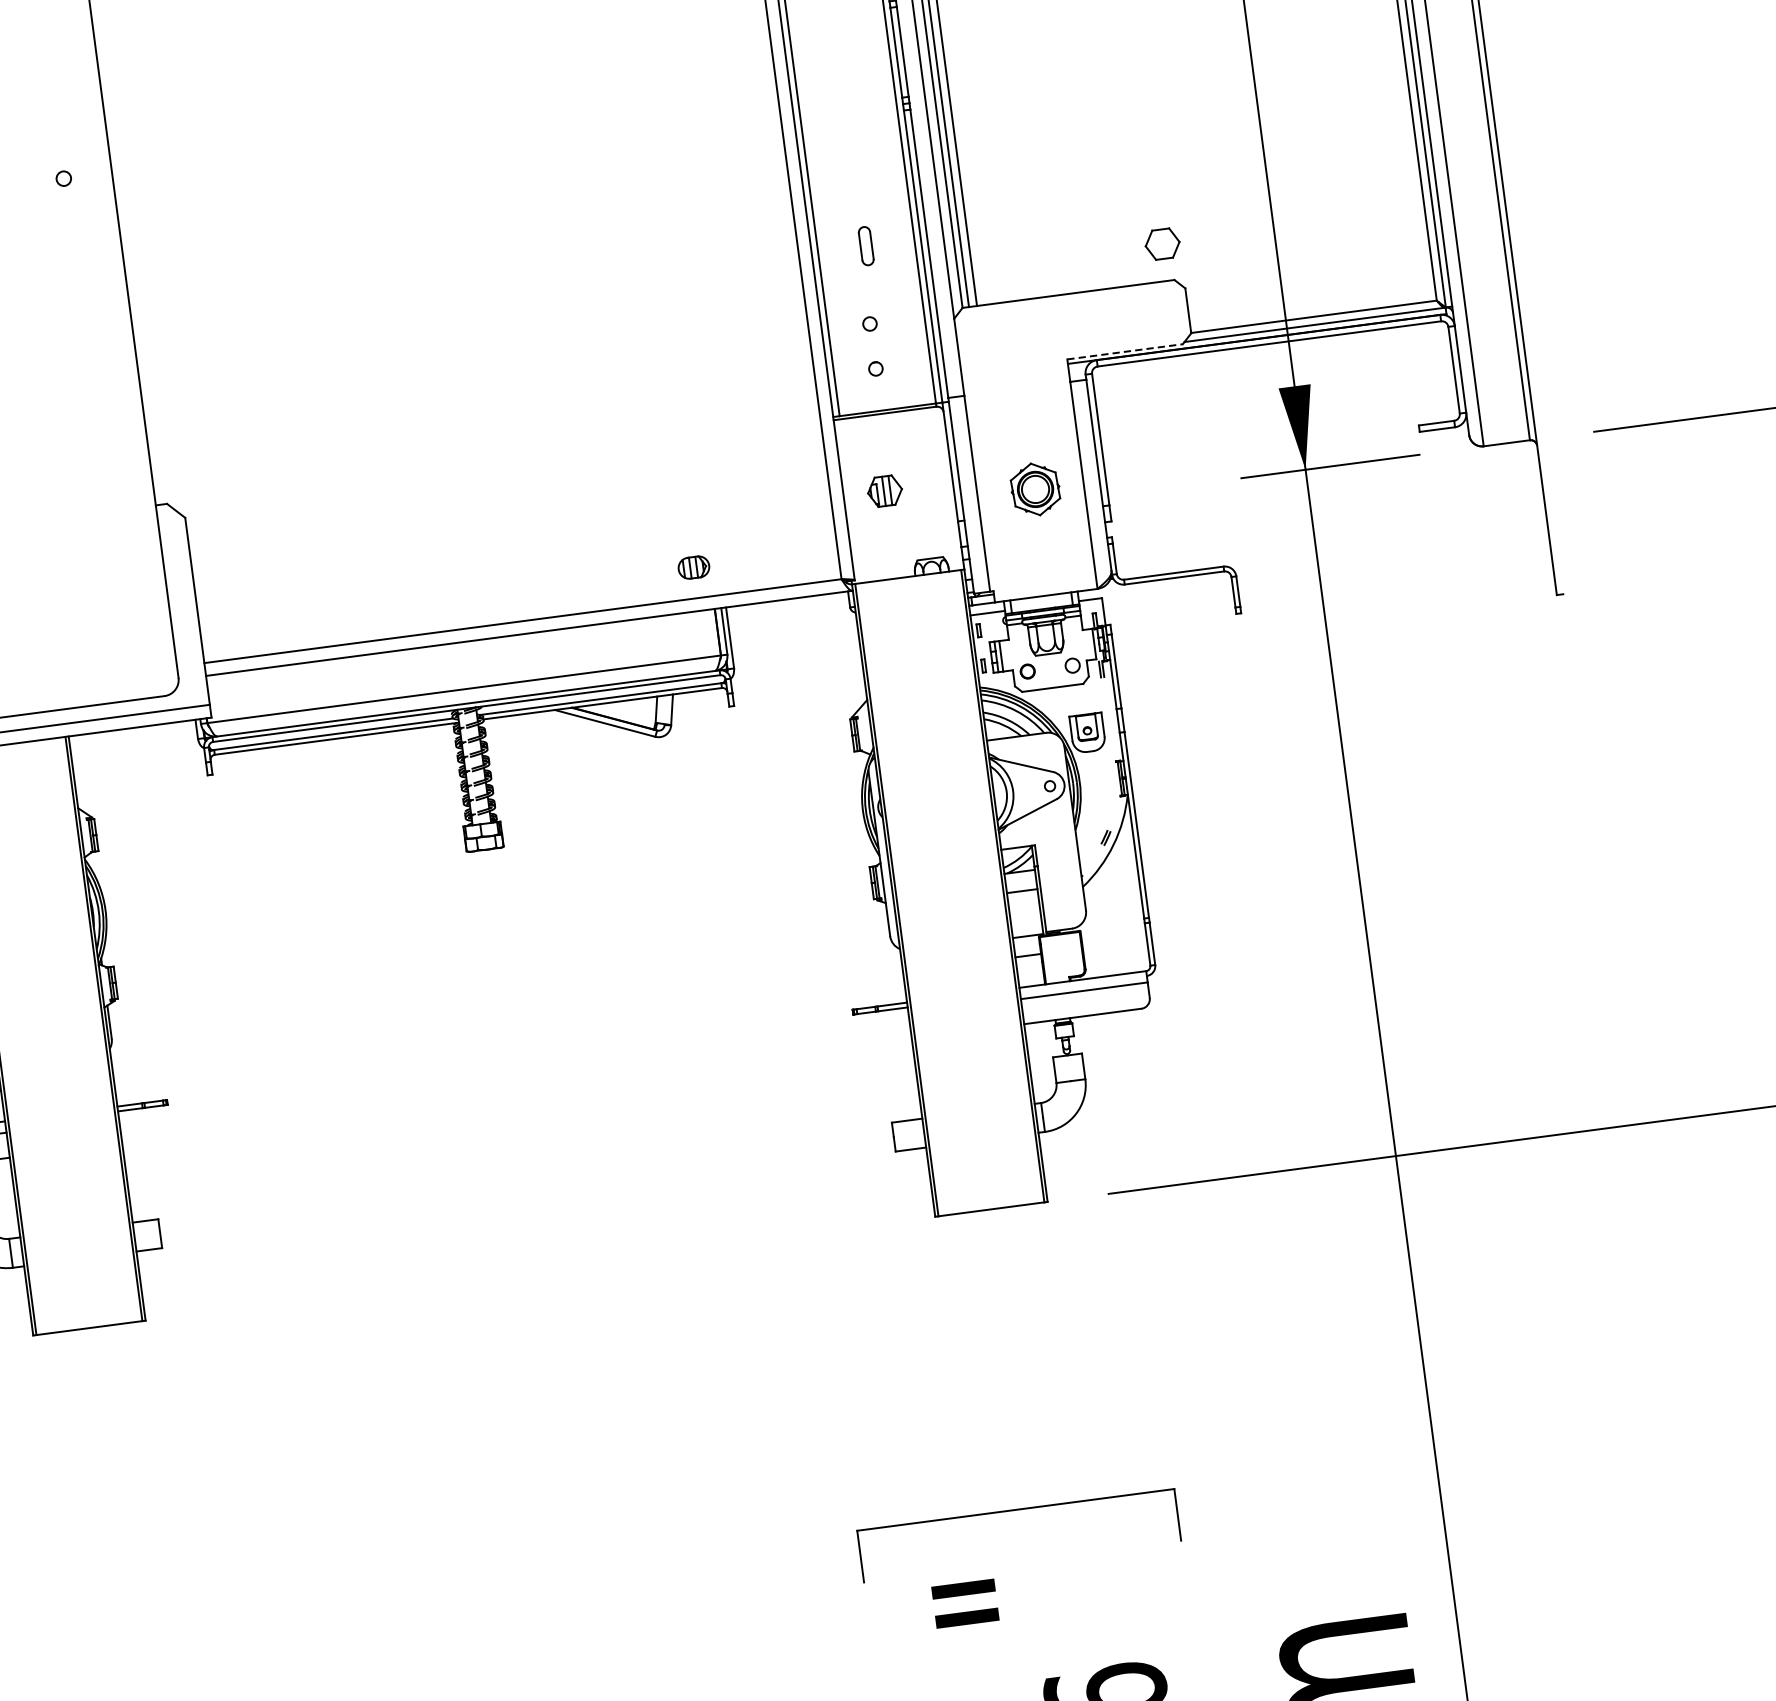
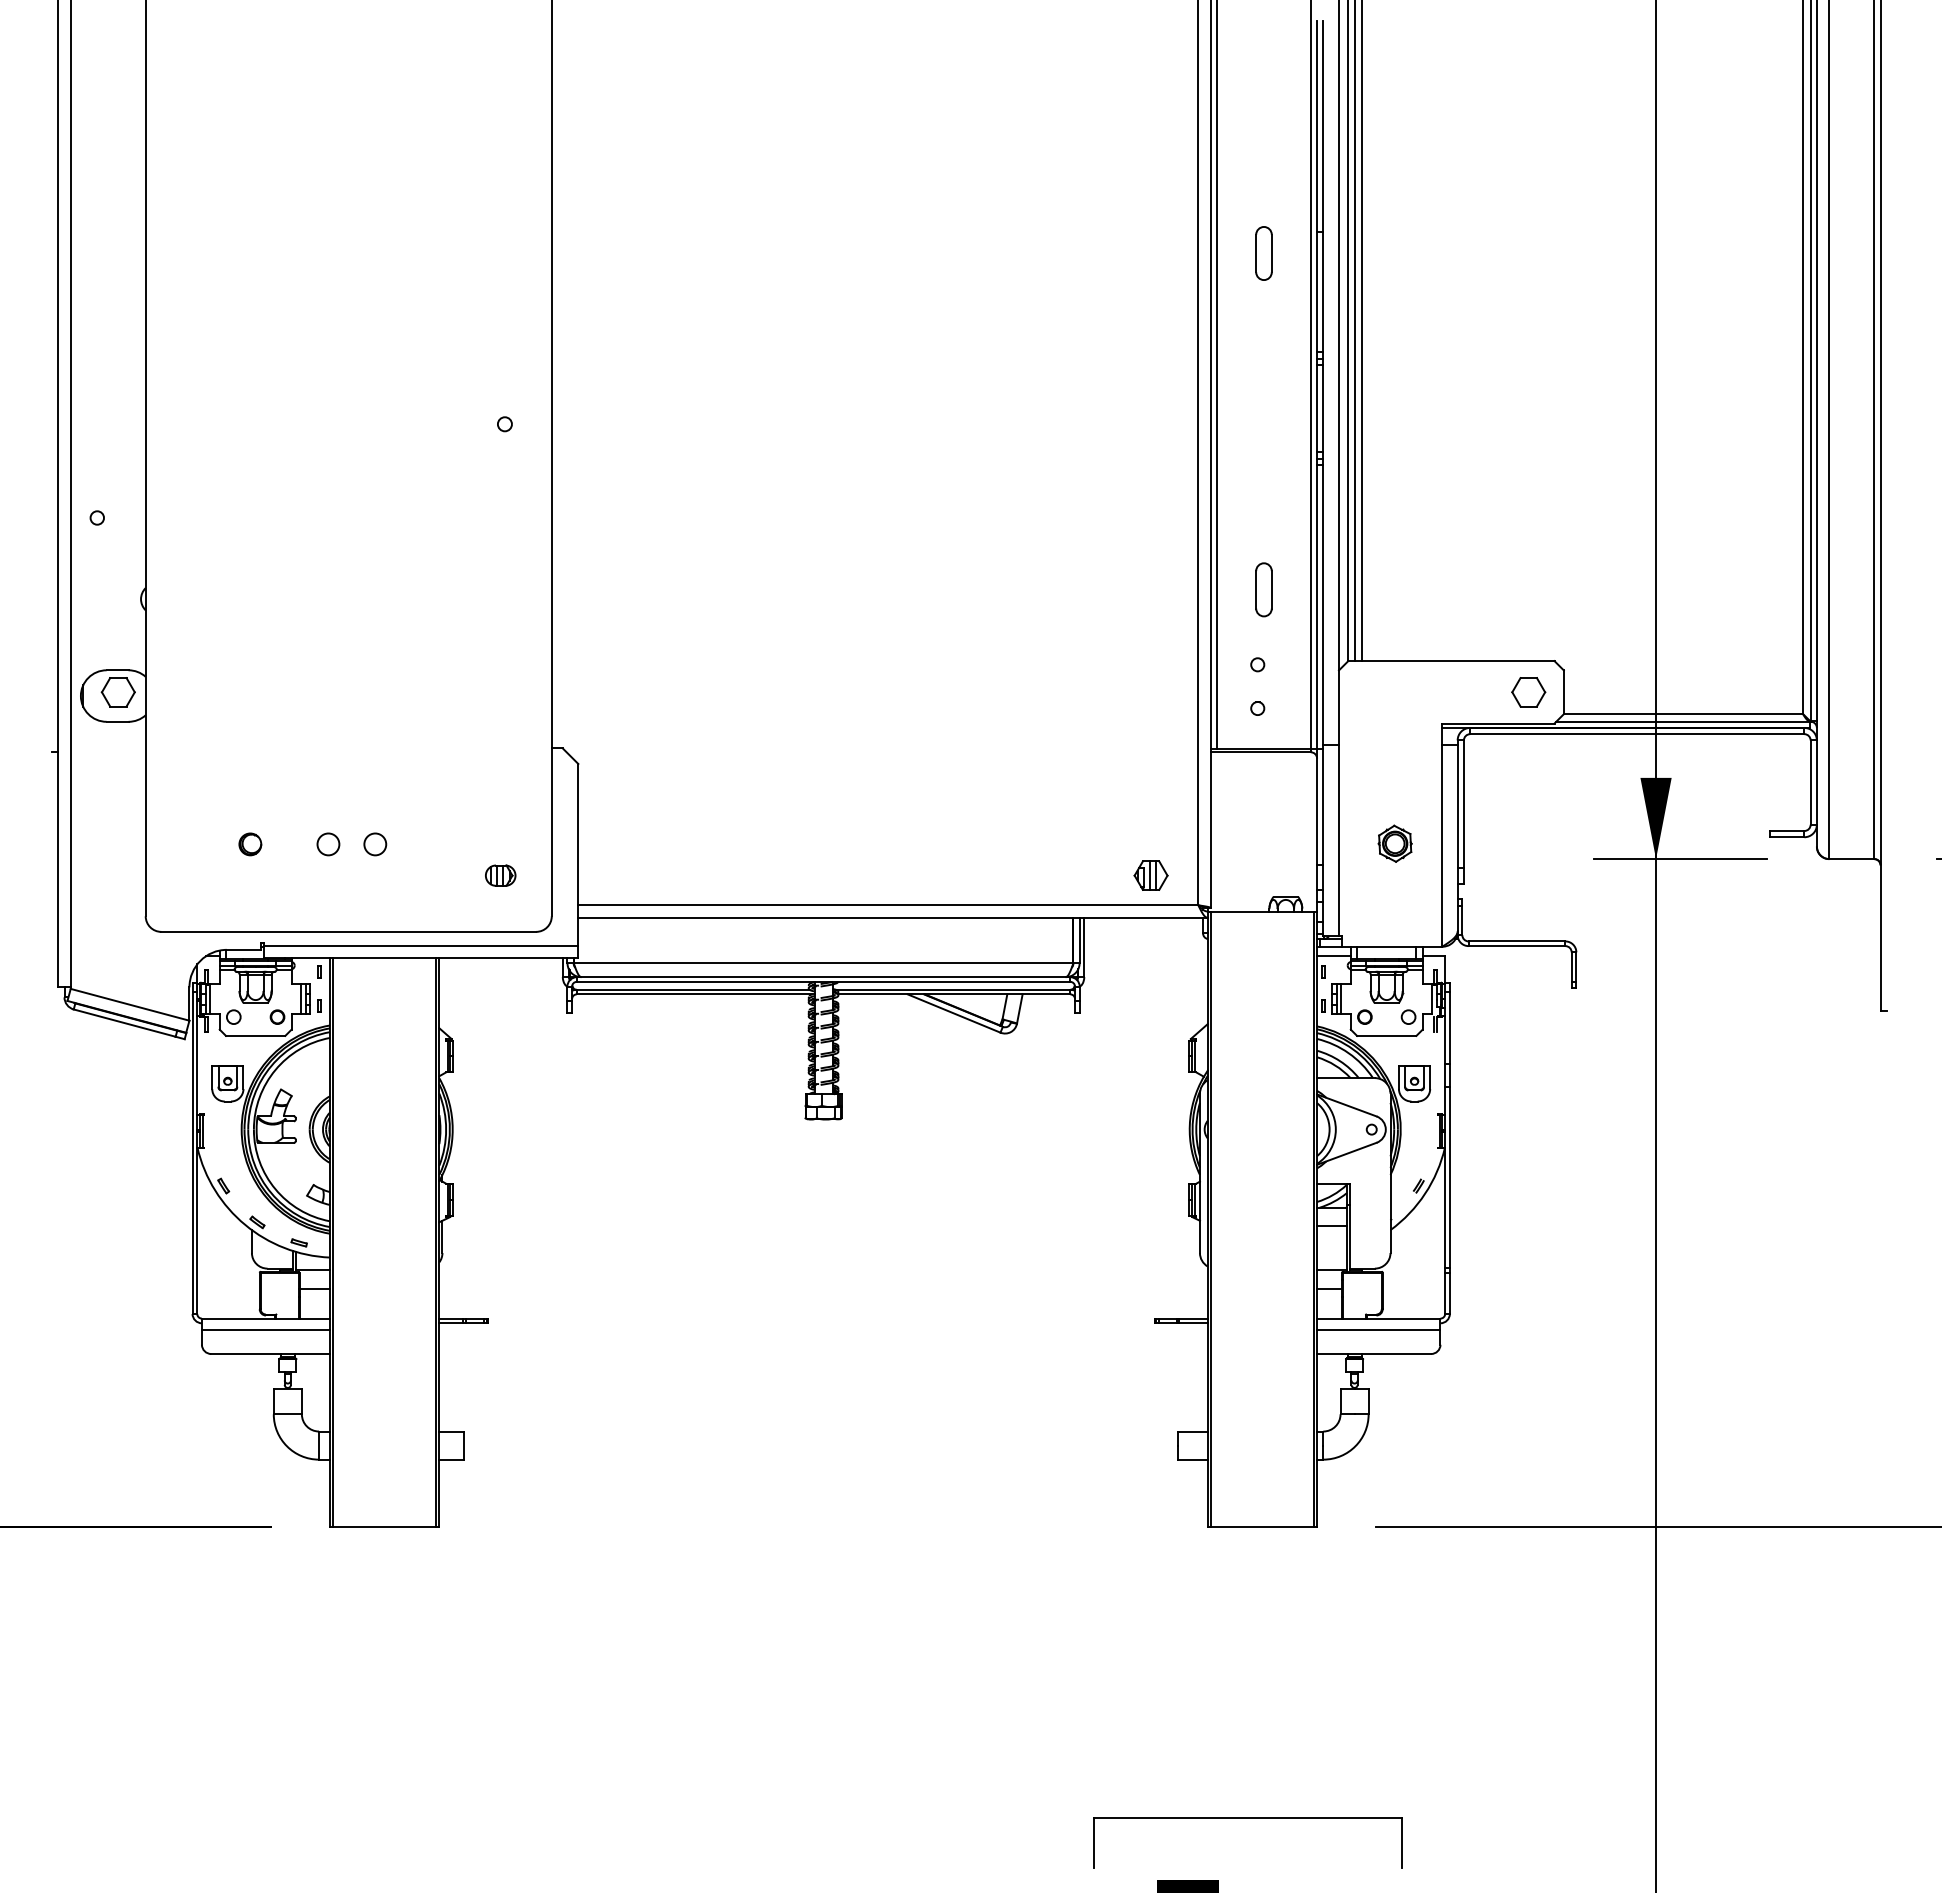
part: (1162, 244) -> (1528, 692), moved
part: (865, 245) -> (1263, 589), size x1.43
line: (1125, 351) -> (1498, 723), dashed -> solid
part: (1034, 489) -> (1394, 843), size x0.71
part: (884, 491) -> (1150, 875), moved
part: (693, 567) -> (500, 875), moved

